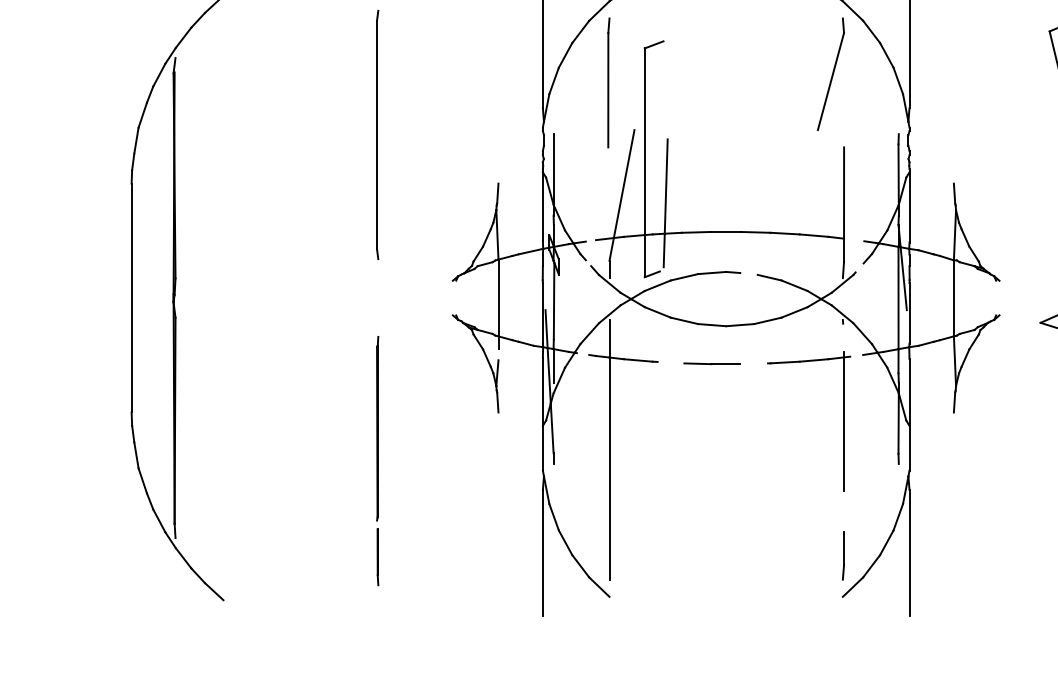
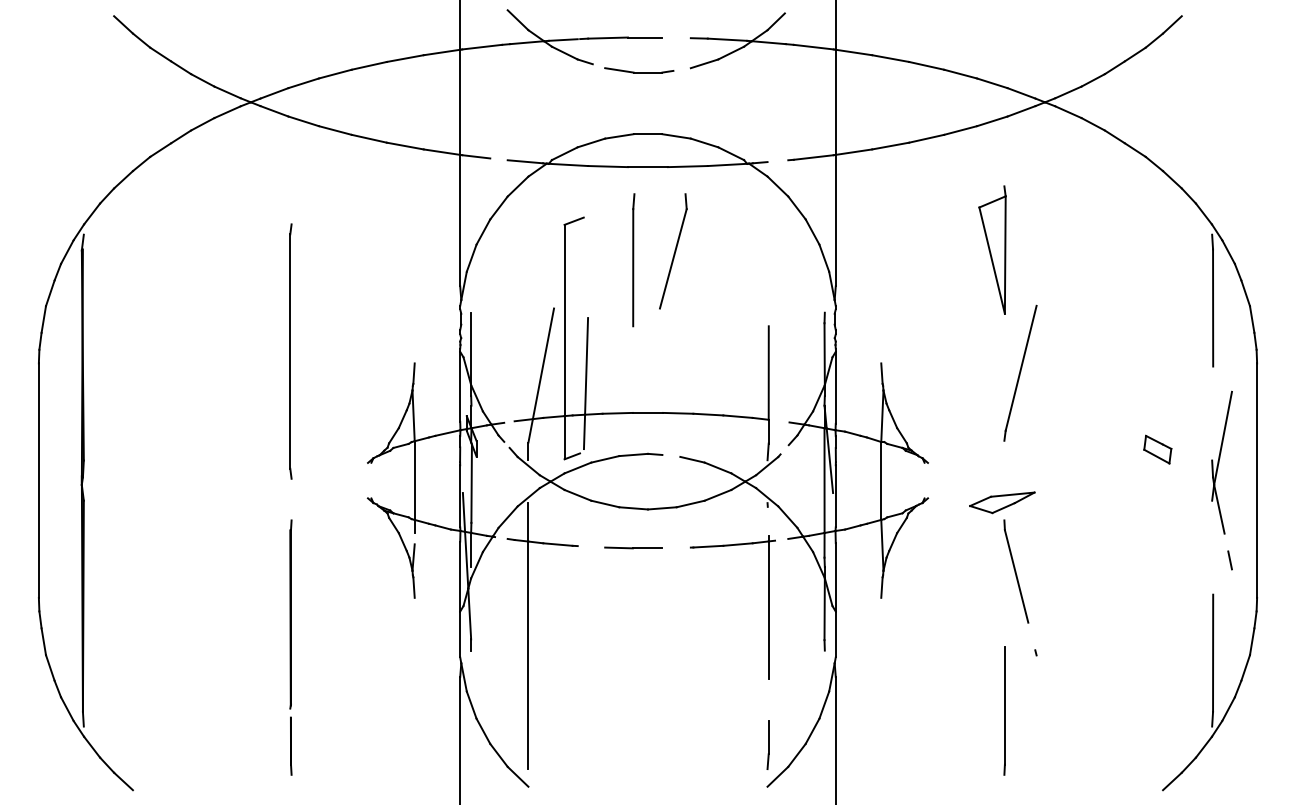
part: (831, 74) -> (673, 251), moved
line: (608, 83) -> (633, 260), moved
part: (377, 134) -> (290, 351), moved

